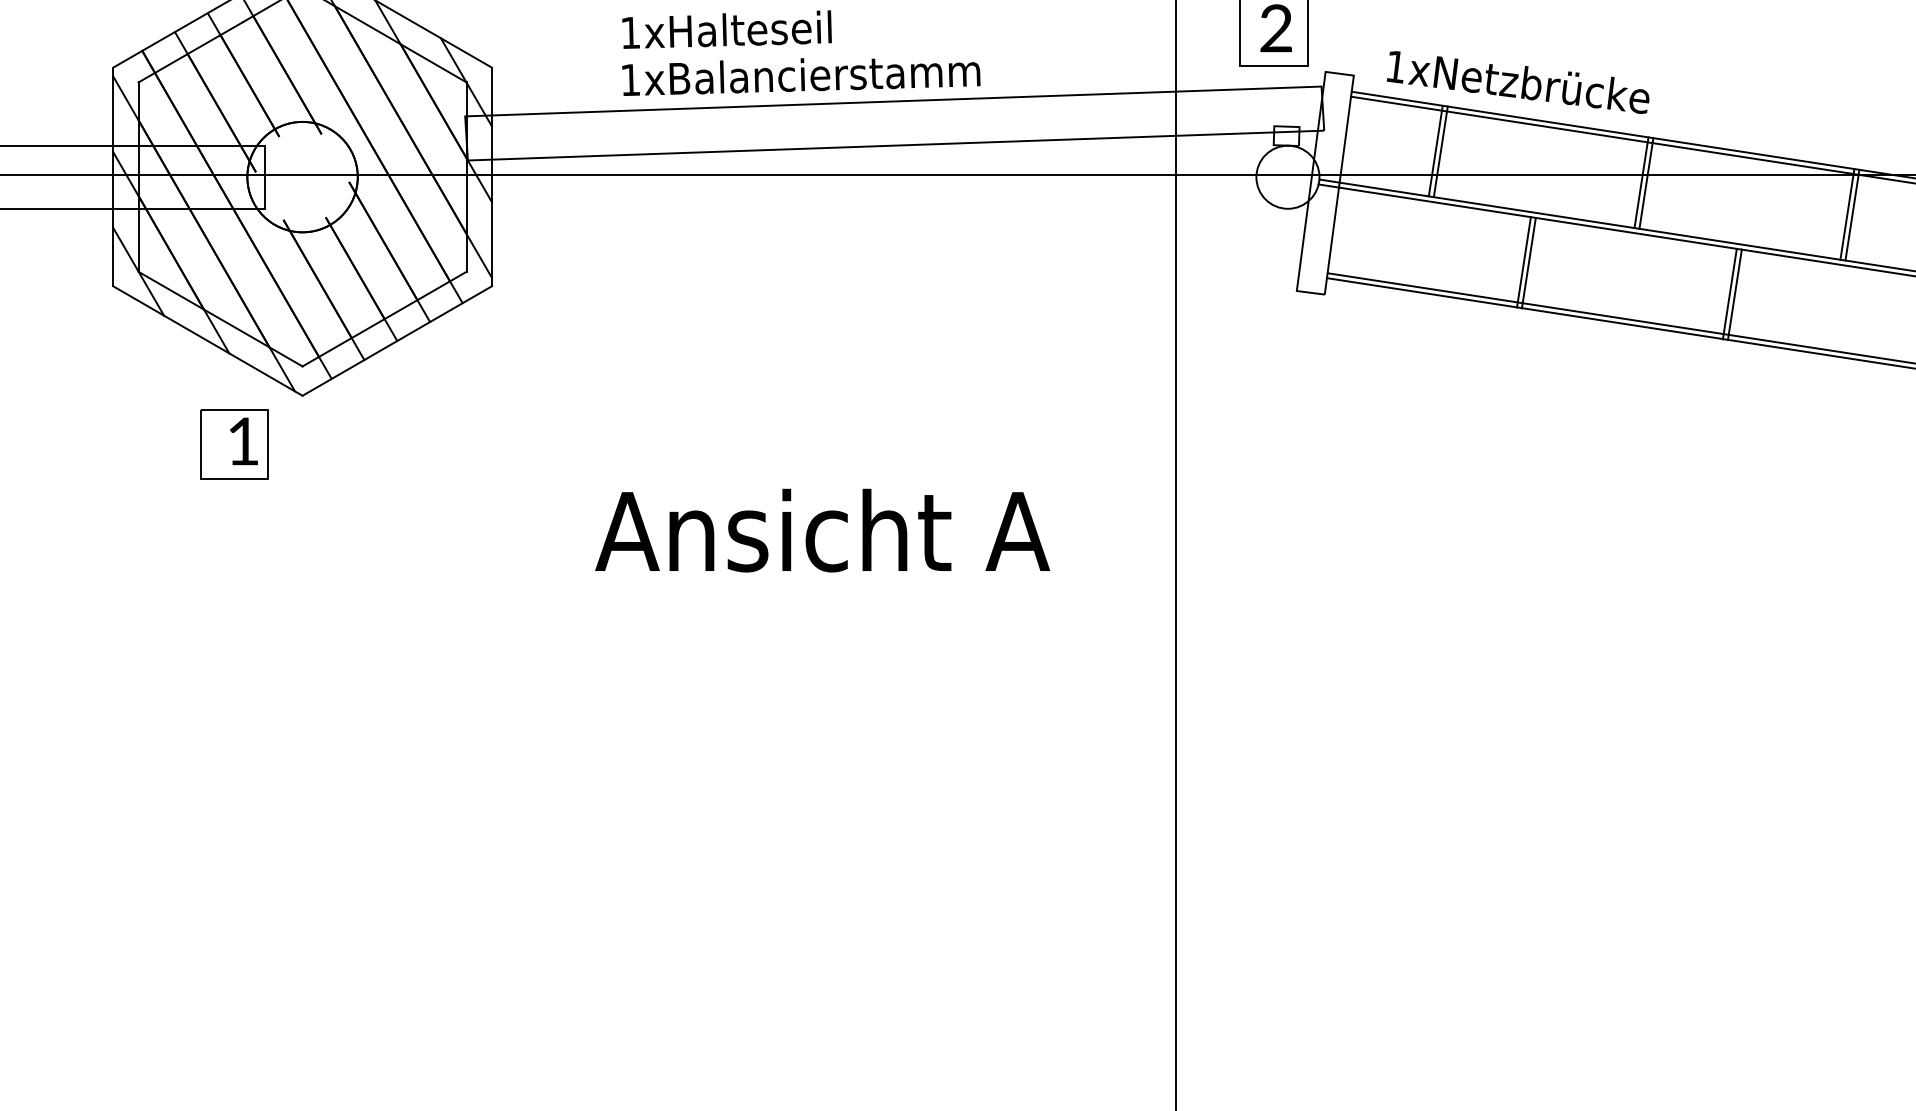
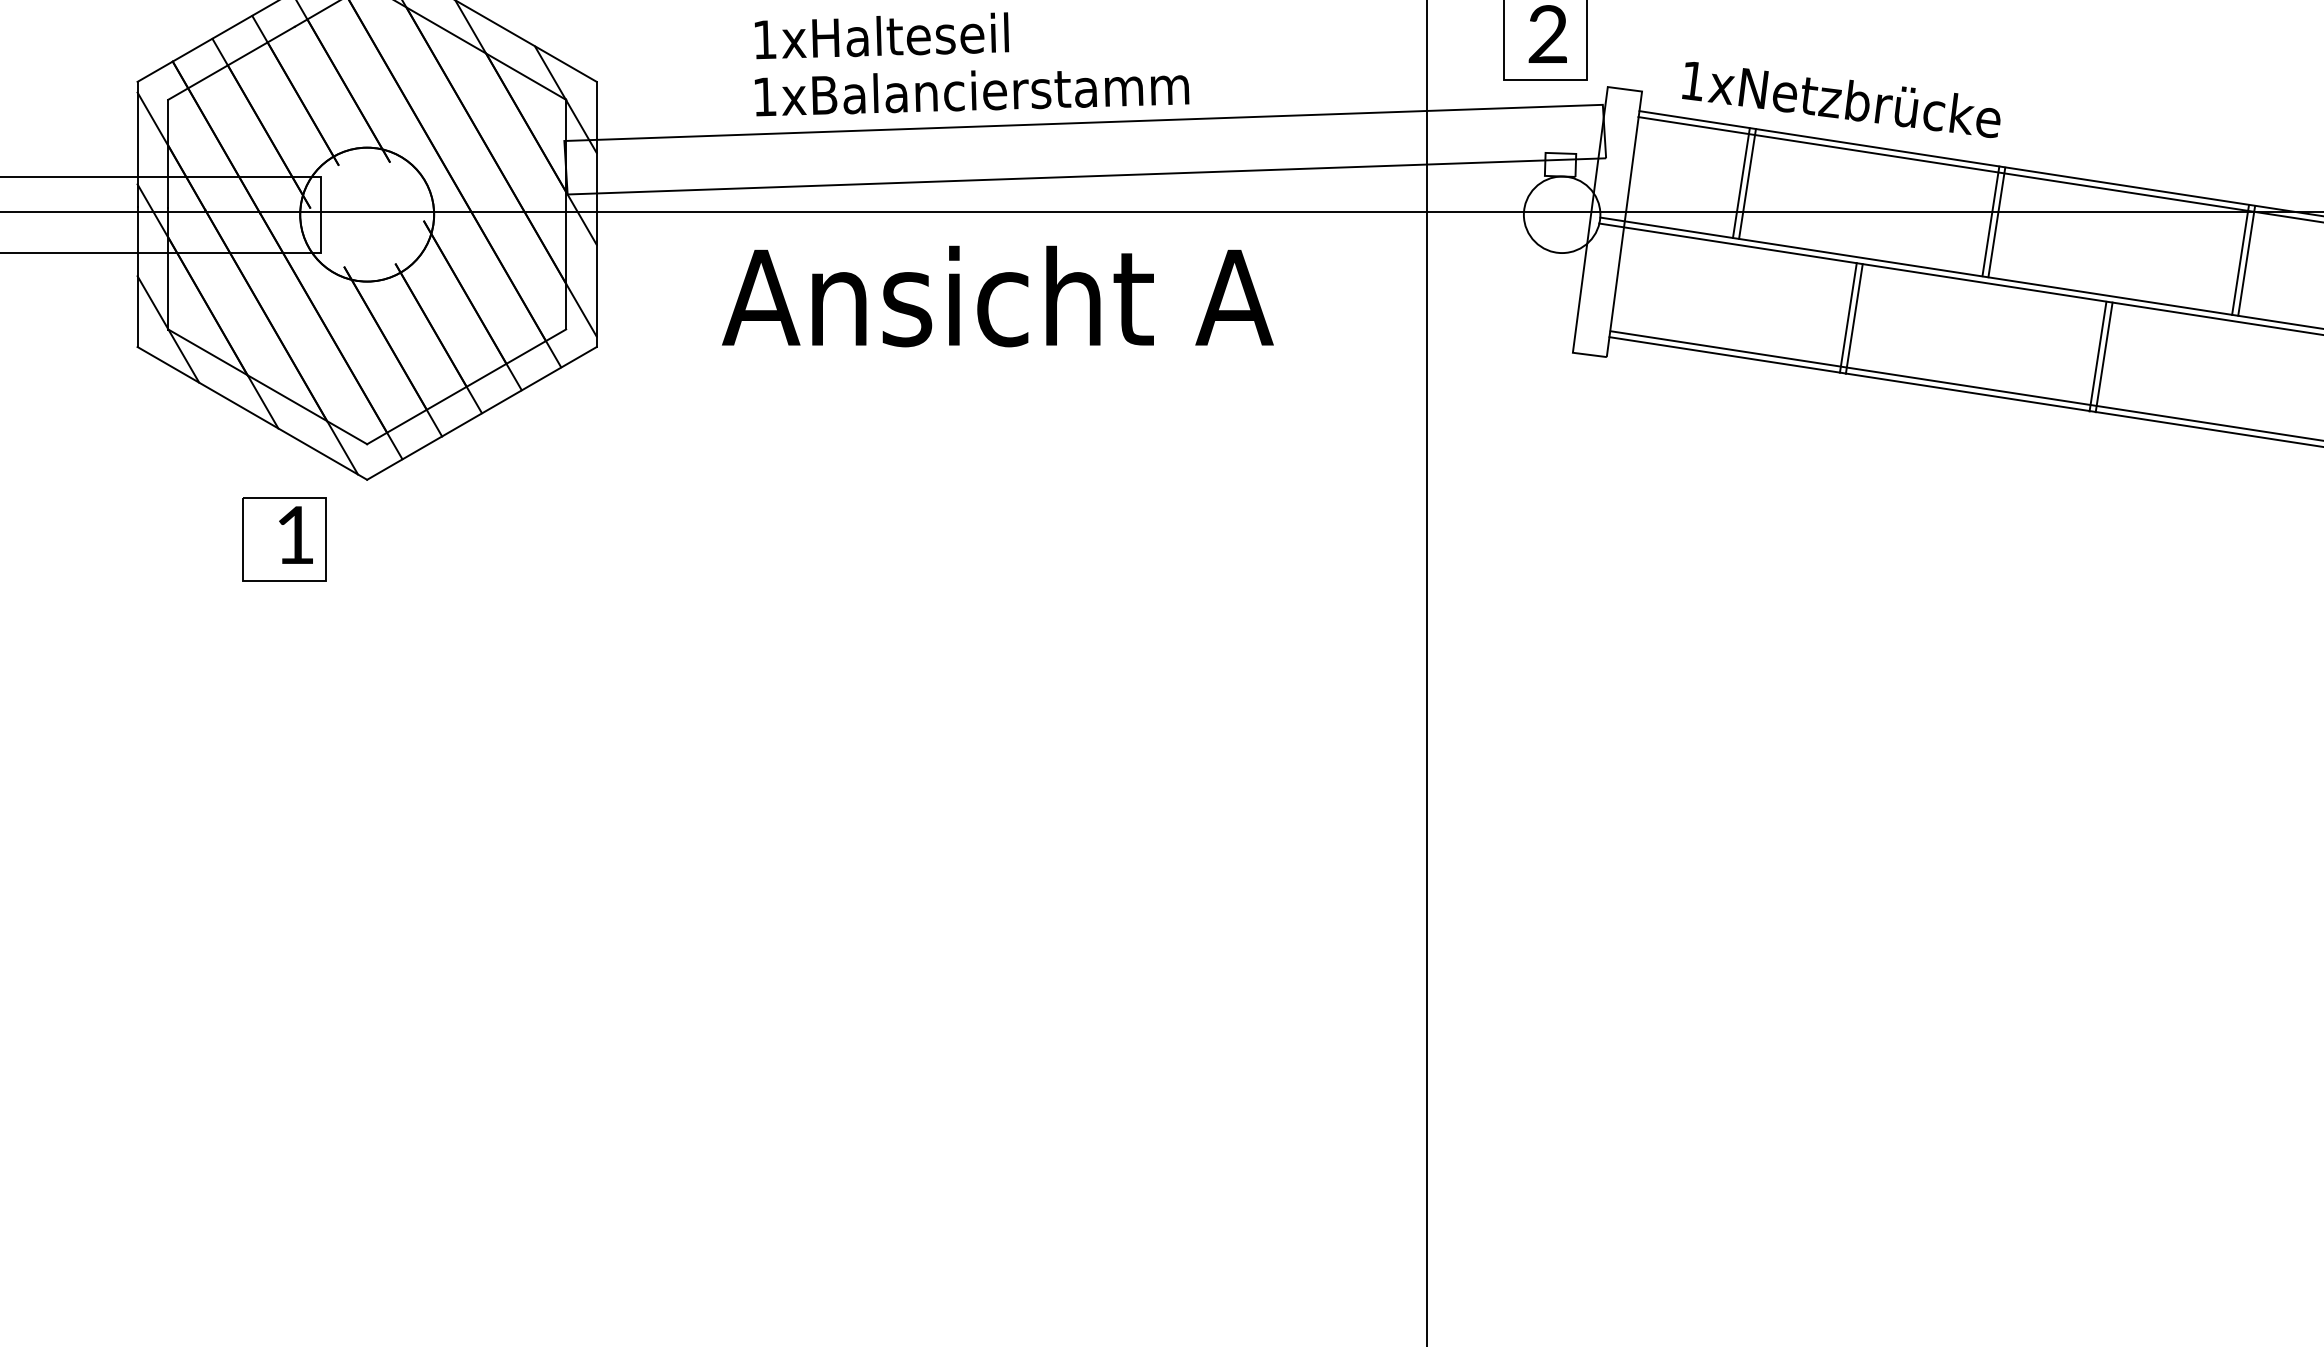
text: (822, 530) -> (997, 296), moved

